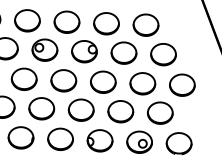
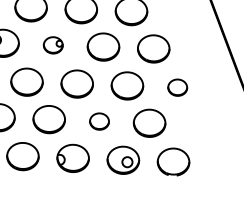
part: (84, 51) -> (53, 44), size x0.6
part: (182, 84) -> (177, 86), size x0.6
part: (120, 111) -> (99, 121), size x0.6

